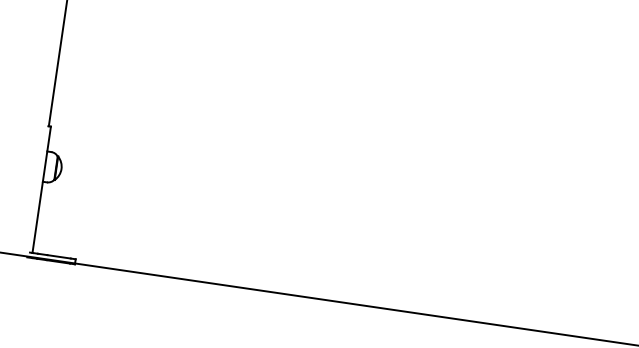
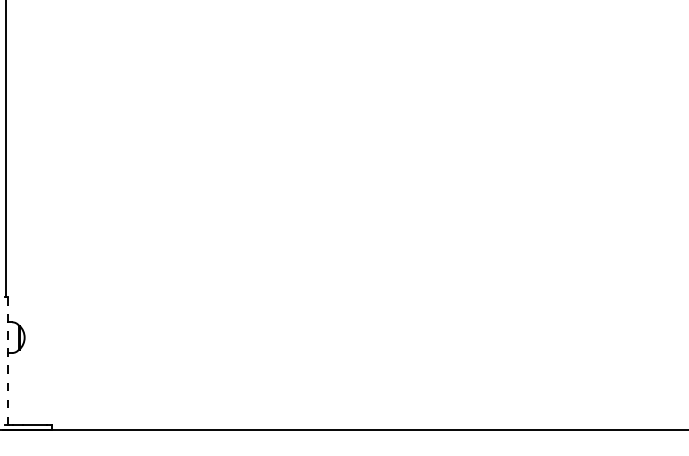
line: (41, 190) -> (7, 361), solid -> dashed

